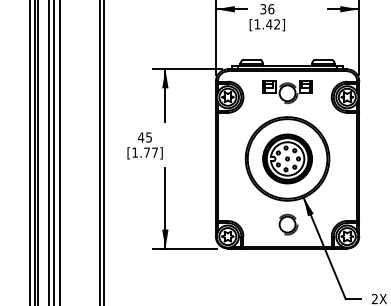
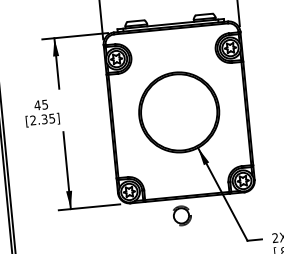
part: (287, 92) -> (173, 49), removed
text: (144, 152) -> (42, 119), [1.77] -> [2.35]
part: (287, 158) -> (179, 112), removed
part: (288, 224) -> (182, 215), moved

